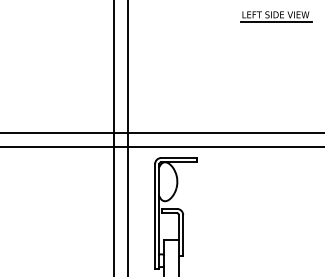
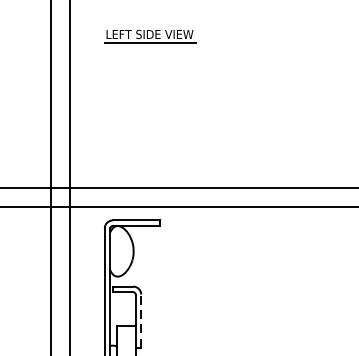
part: (276, 16) -> (150, 36), moved
line: (183, 234) -> (141, 319), solid -> dashed

